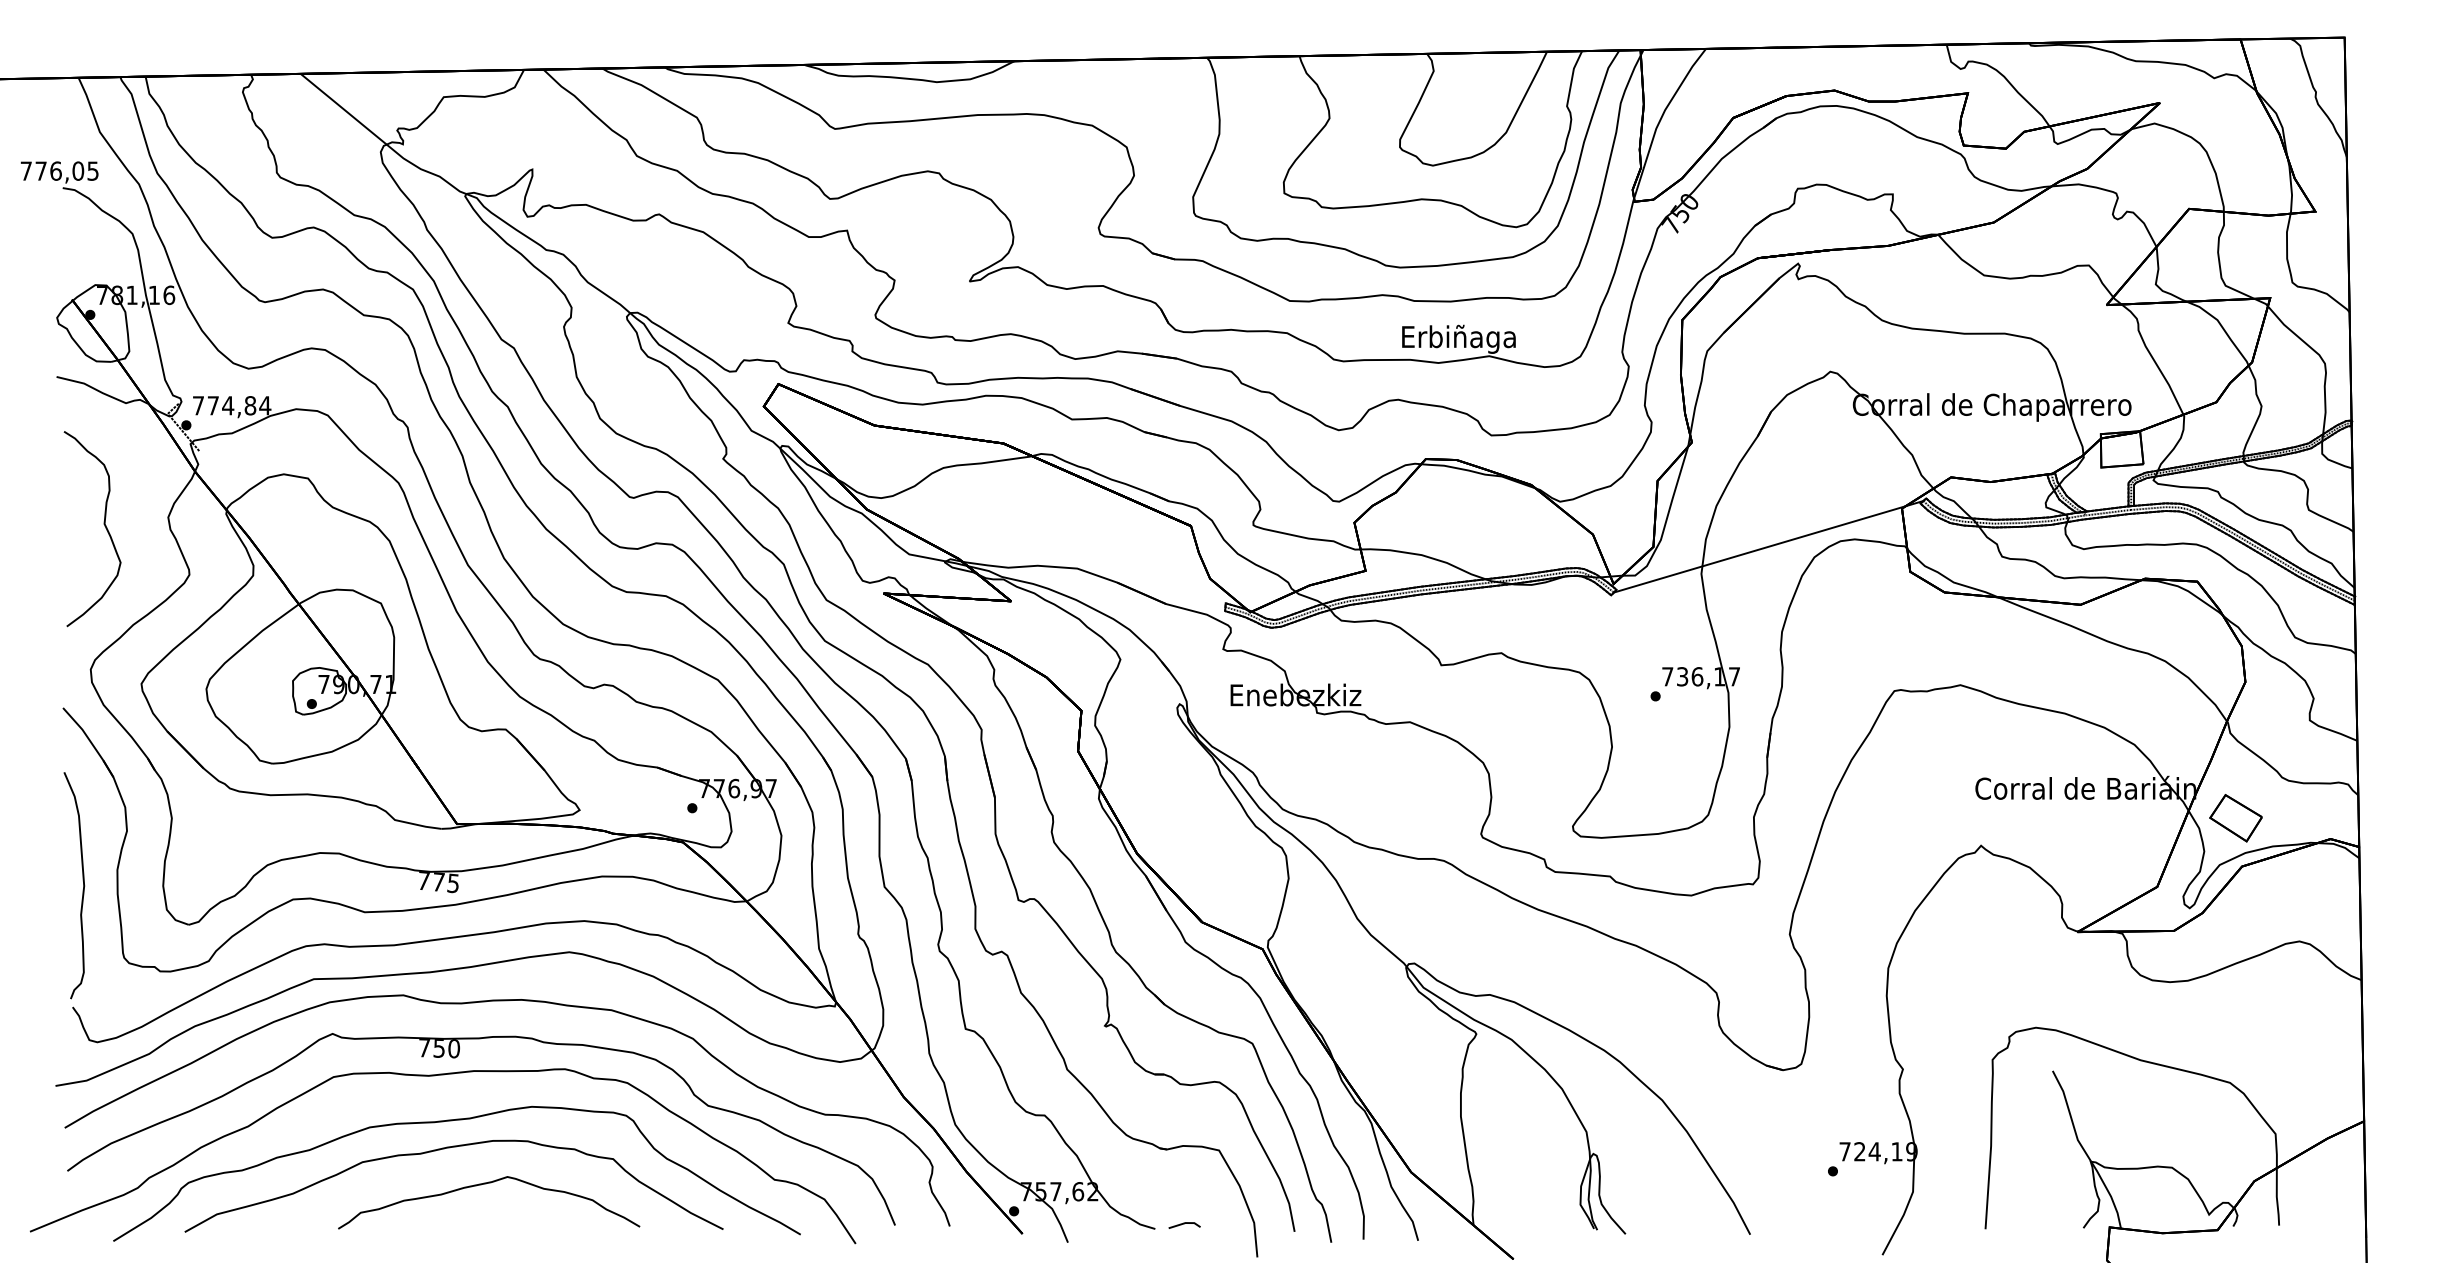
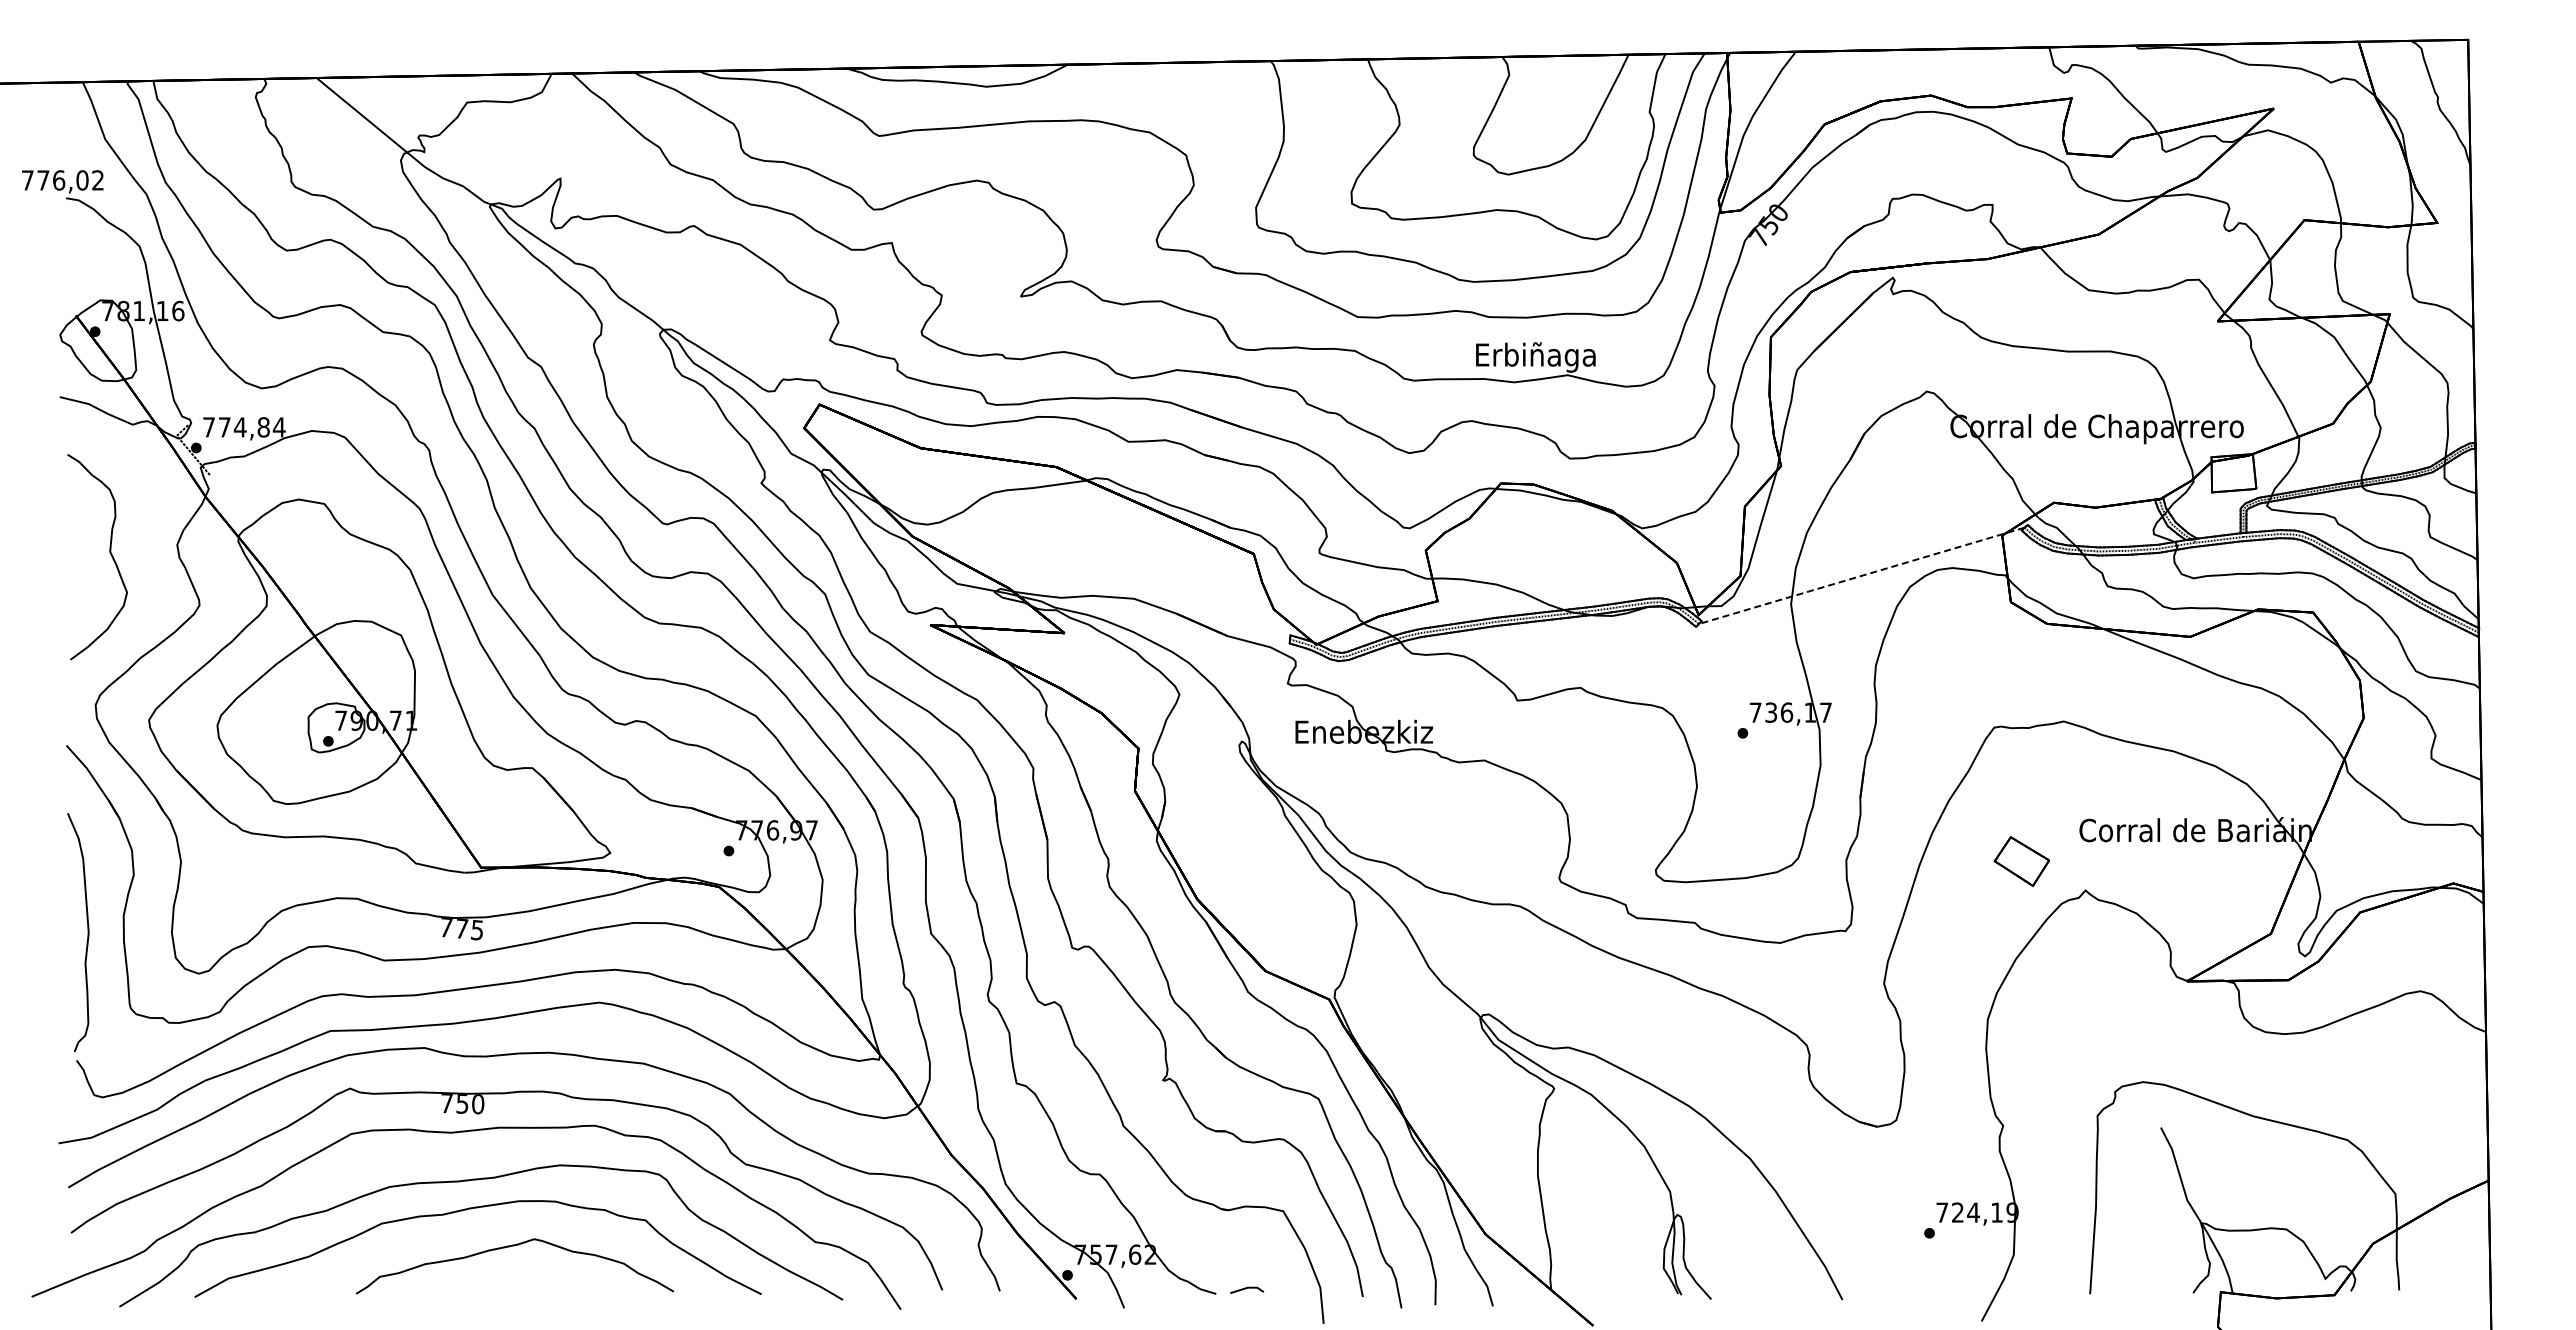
text: (92, 171) -> (97, 180), 776,05 -> 776,02
line: (1768, 546) -> (1861, 575), solid -> dashed
part: (2235, 818) -> (2021, 861), moved

